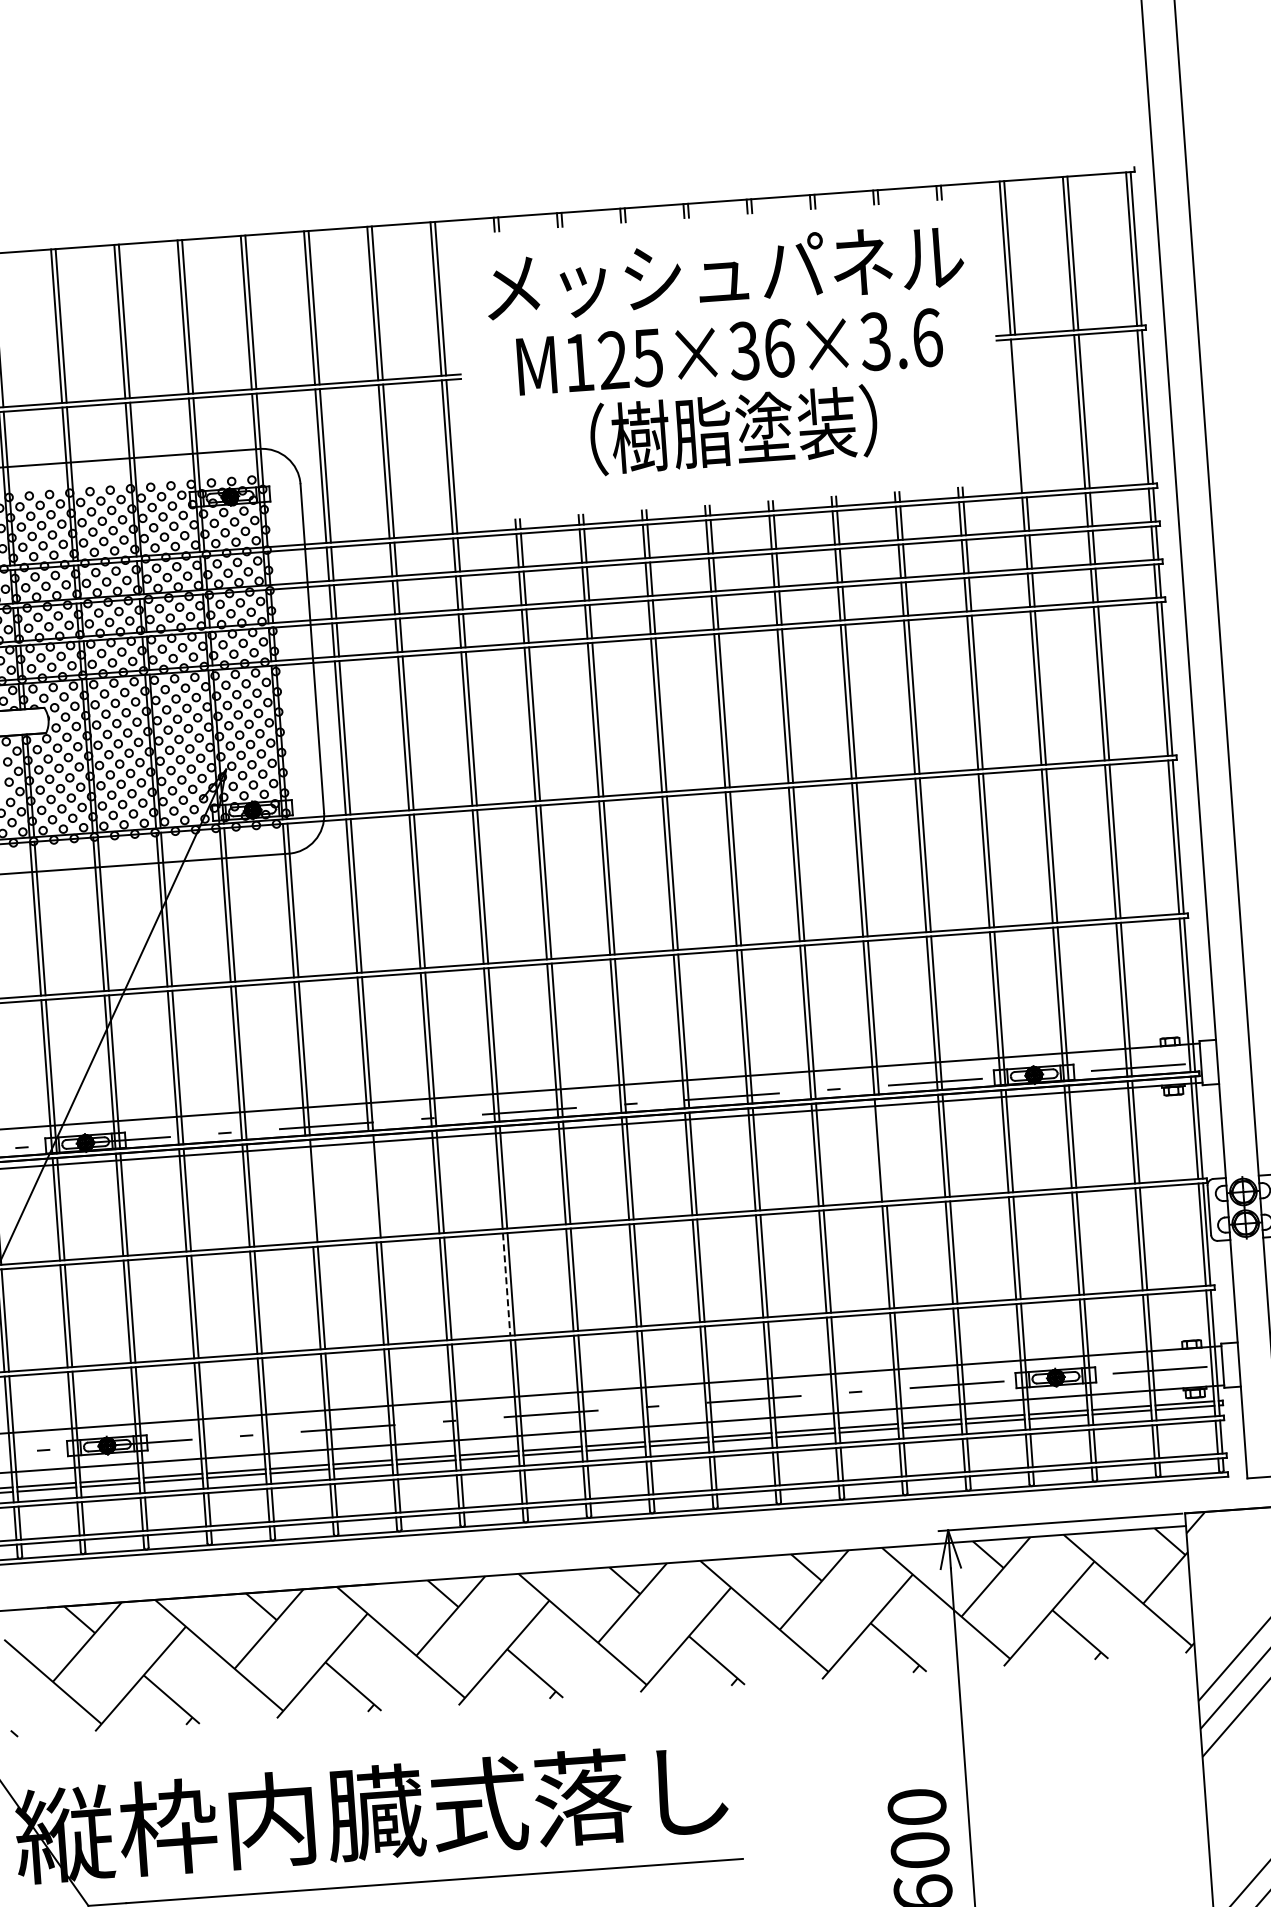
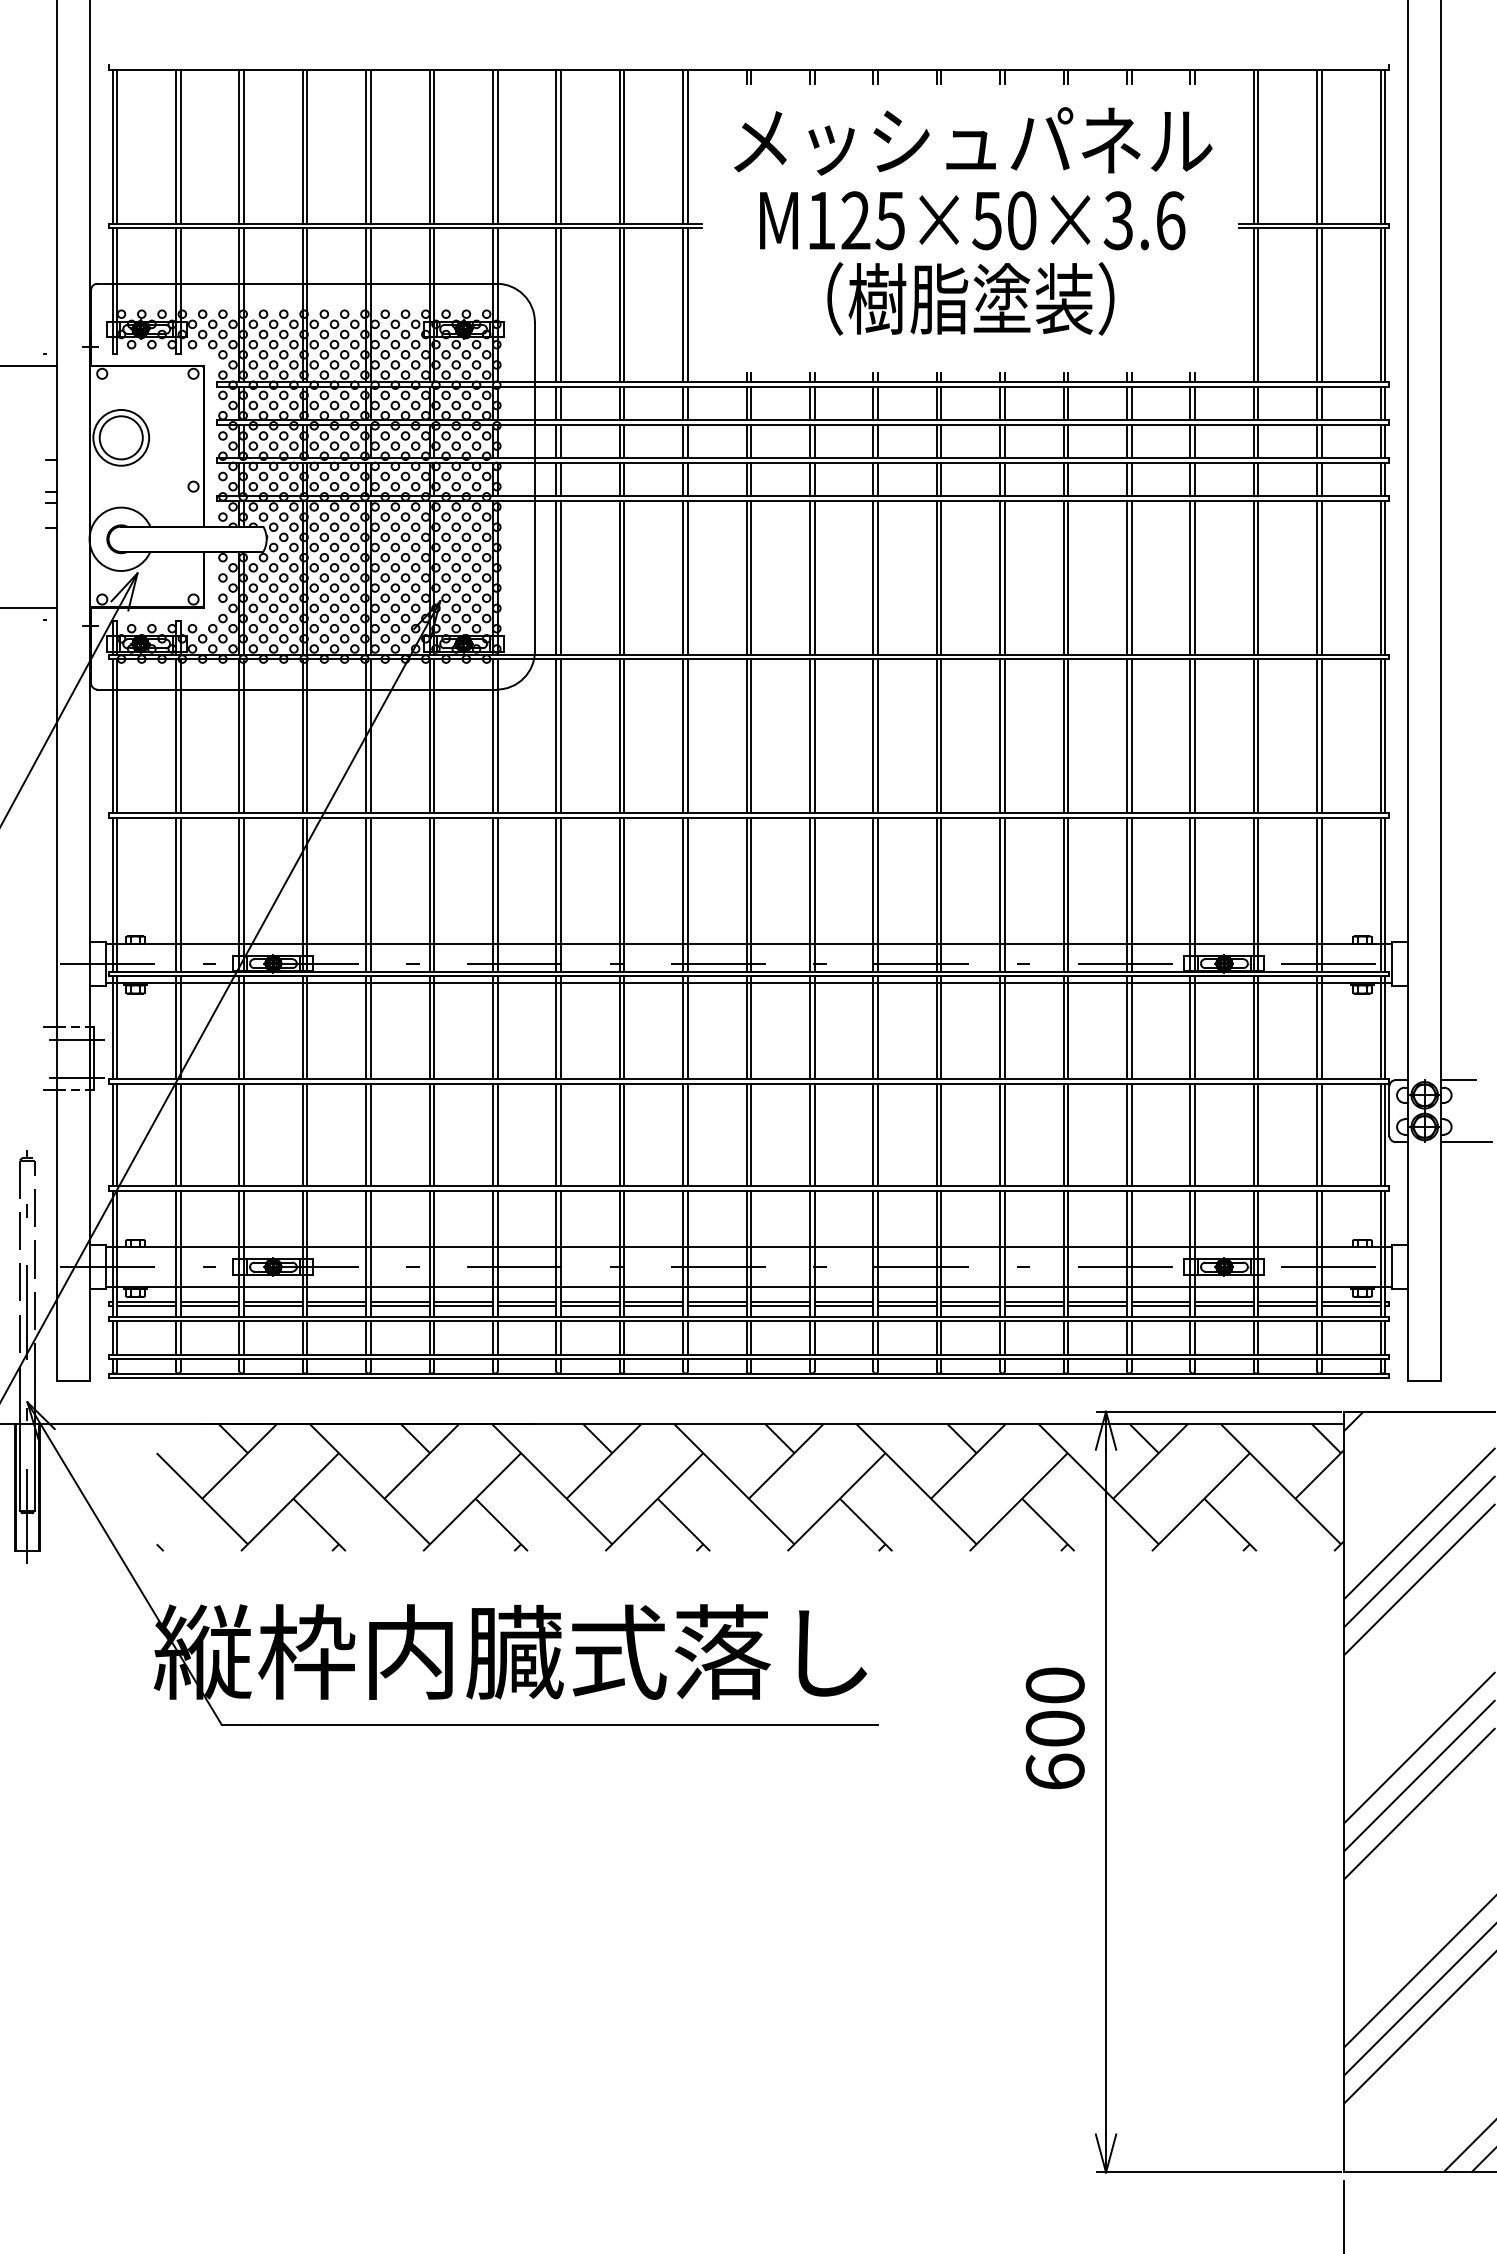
text: (761, 349) -> (1004, 220), M125×36×3.6 -> M125×50×3.6
line: (1021, 416) -> (1258, 305), added
line: (883, 1149) -> (1068, 1027), added
line: (372, 1186) -> (556, 1027), added
line: (309, 1191) -> (493, 1027), added
line: (506, 1285) -> (683, 1135), dashed -> solid

